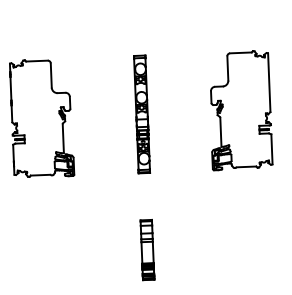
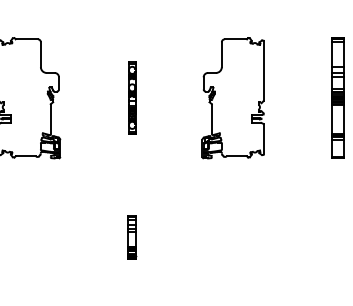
part: (141, 113) -> (131, 97), size x0.6
part: (147, 250) -> (132, 237), size x0.7

